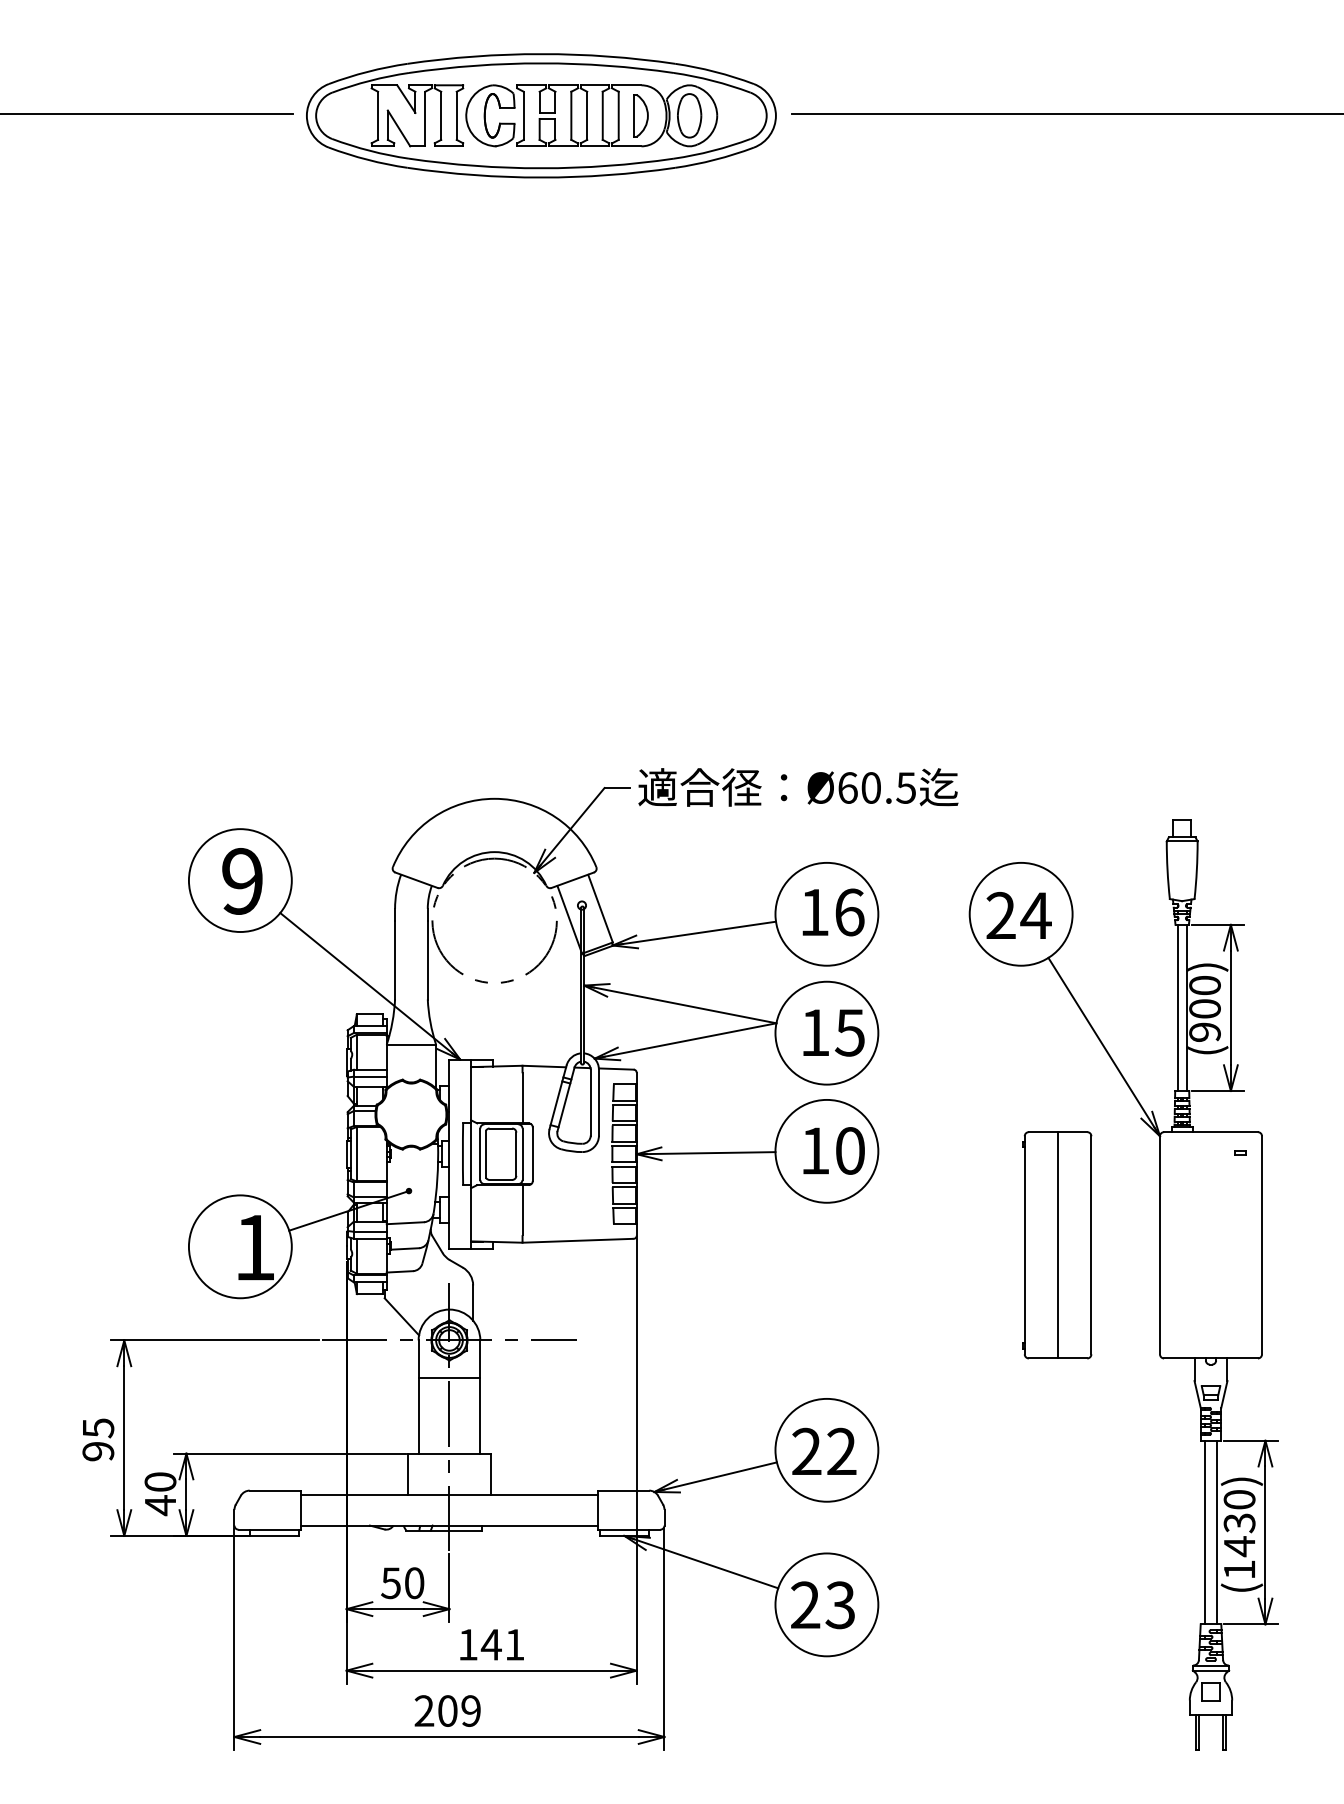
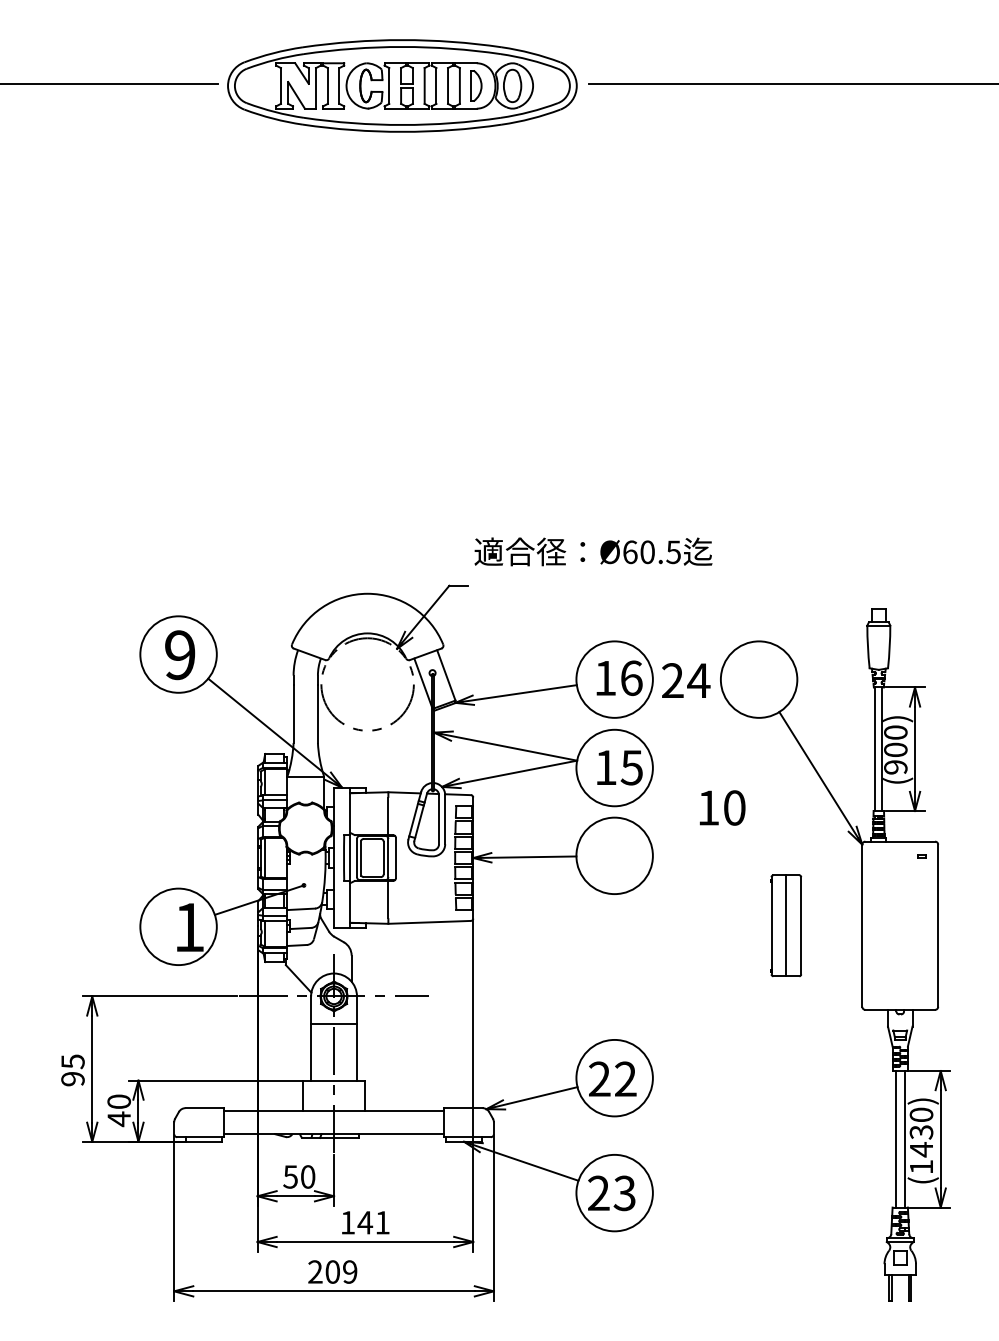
text: (798, 787) -> (593, 551), moved
text: (1018, 915) -> (685, 680), moved
text: (833, 1150) -> (722, 807), moved
part: (1057, 1245) -> (786, 925), size x0.6

